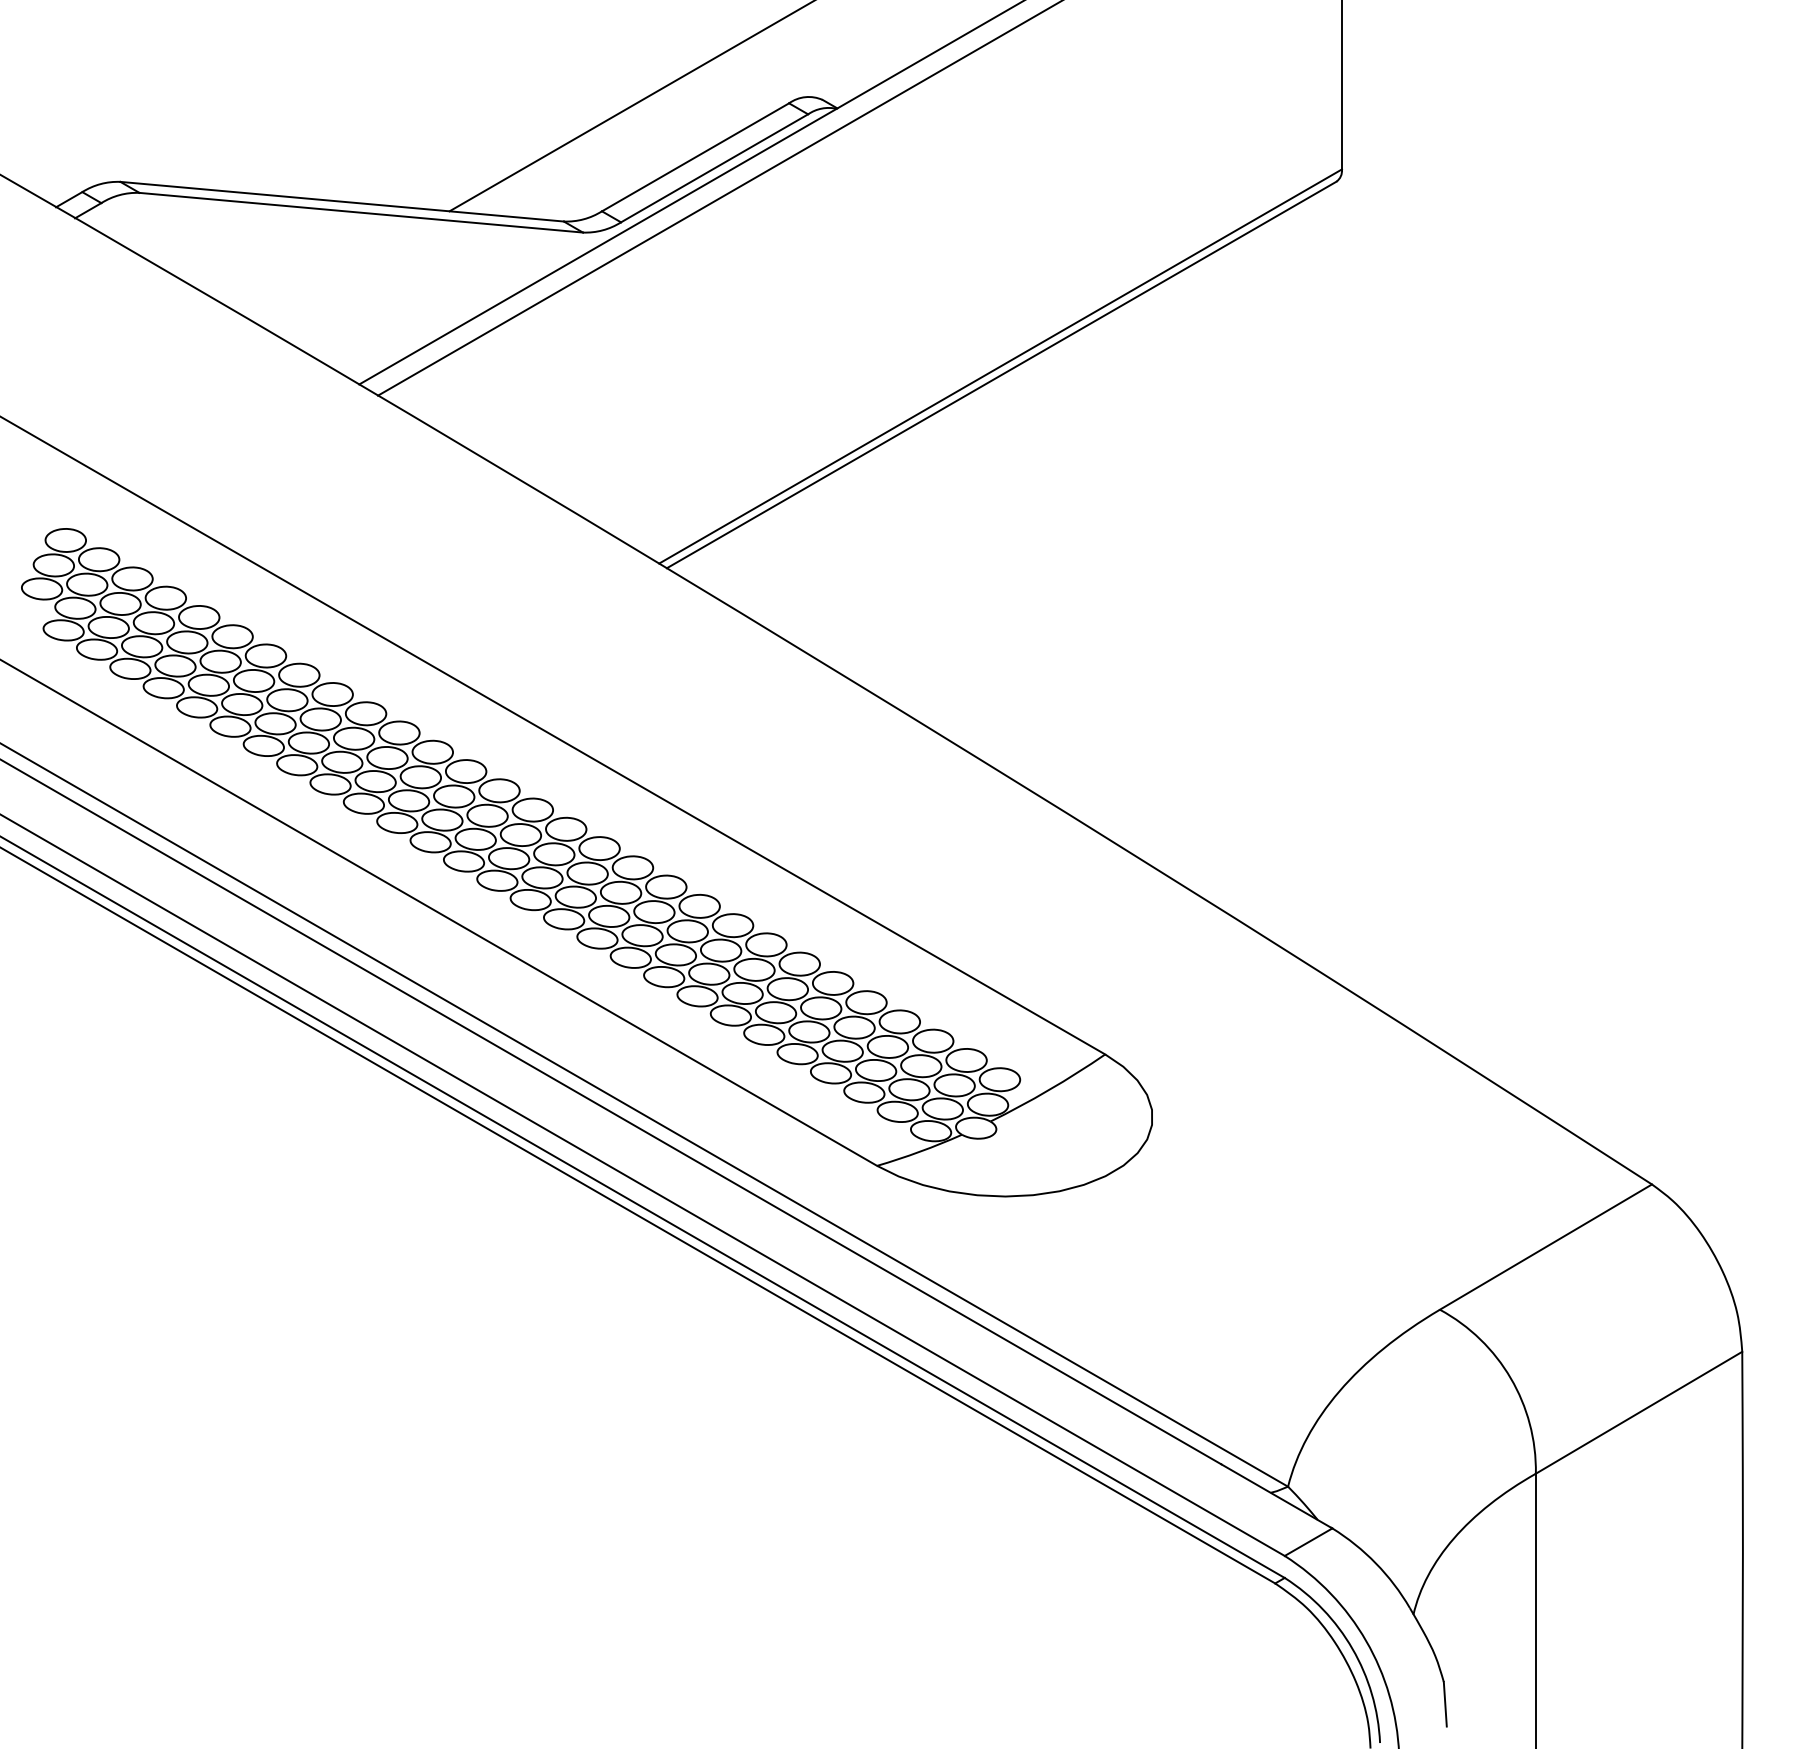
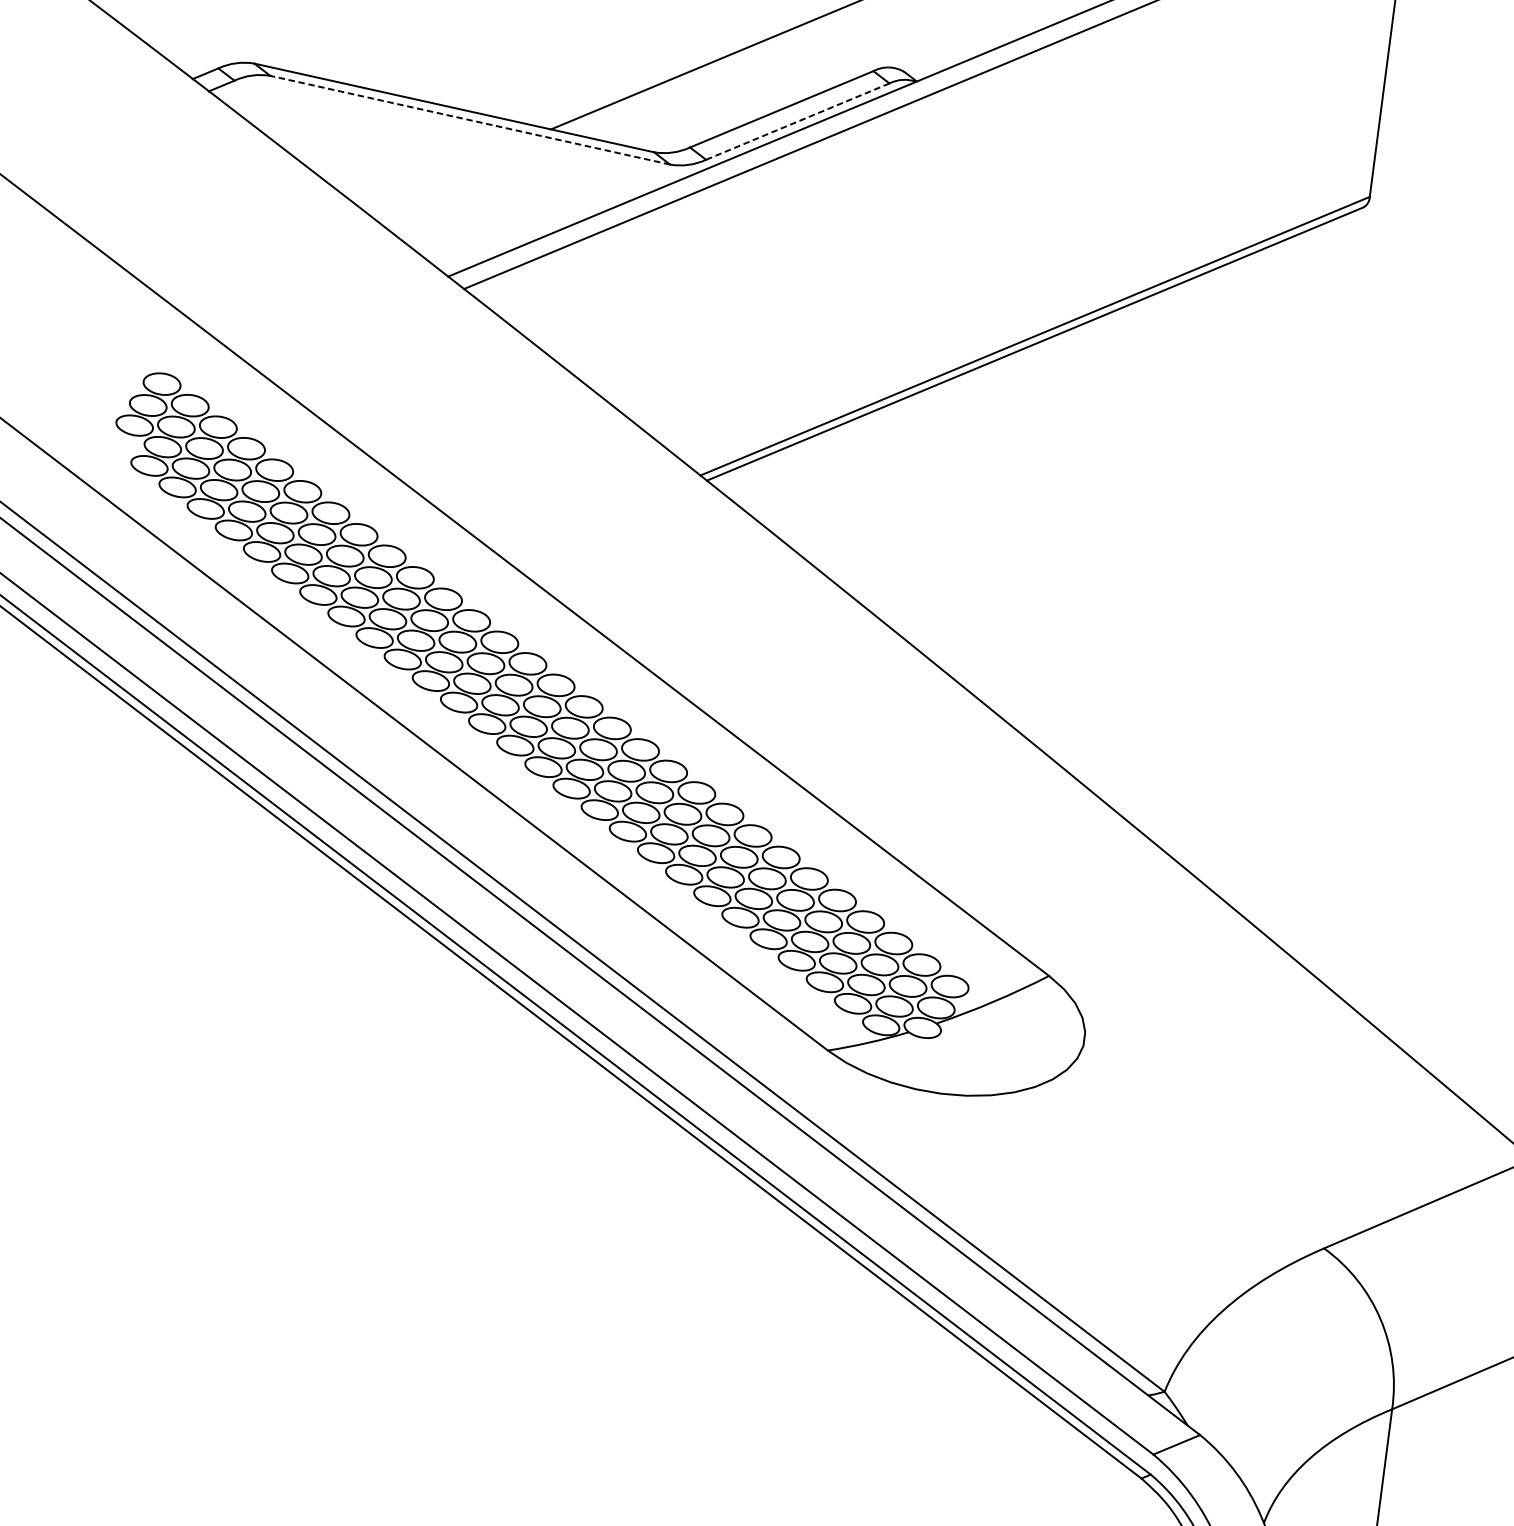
line: (714, 168) -> (797, 121), solid -> dashed
line: (361, 212) -> (470, 120), solid -> dashed

